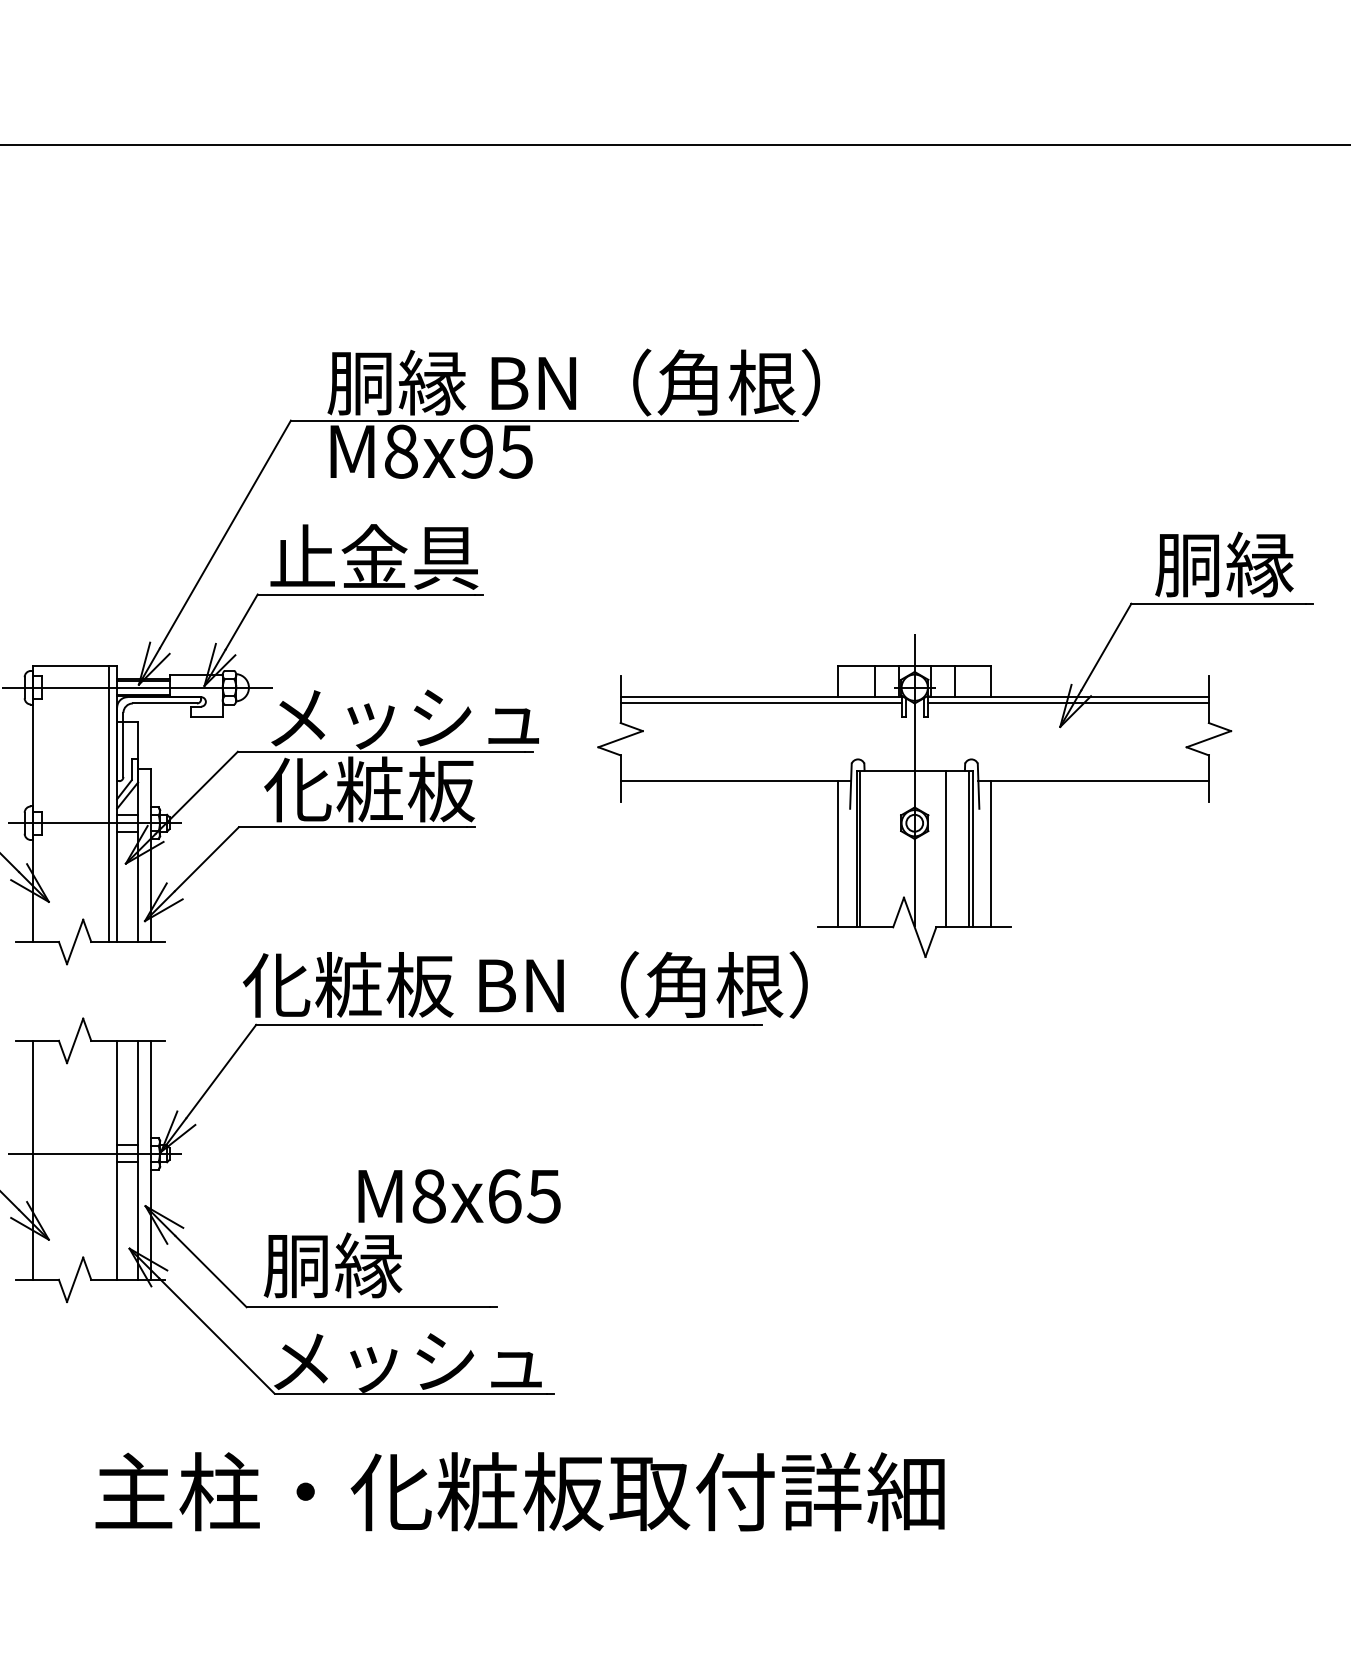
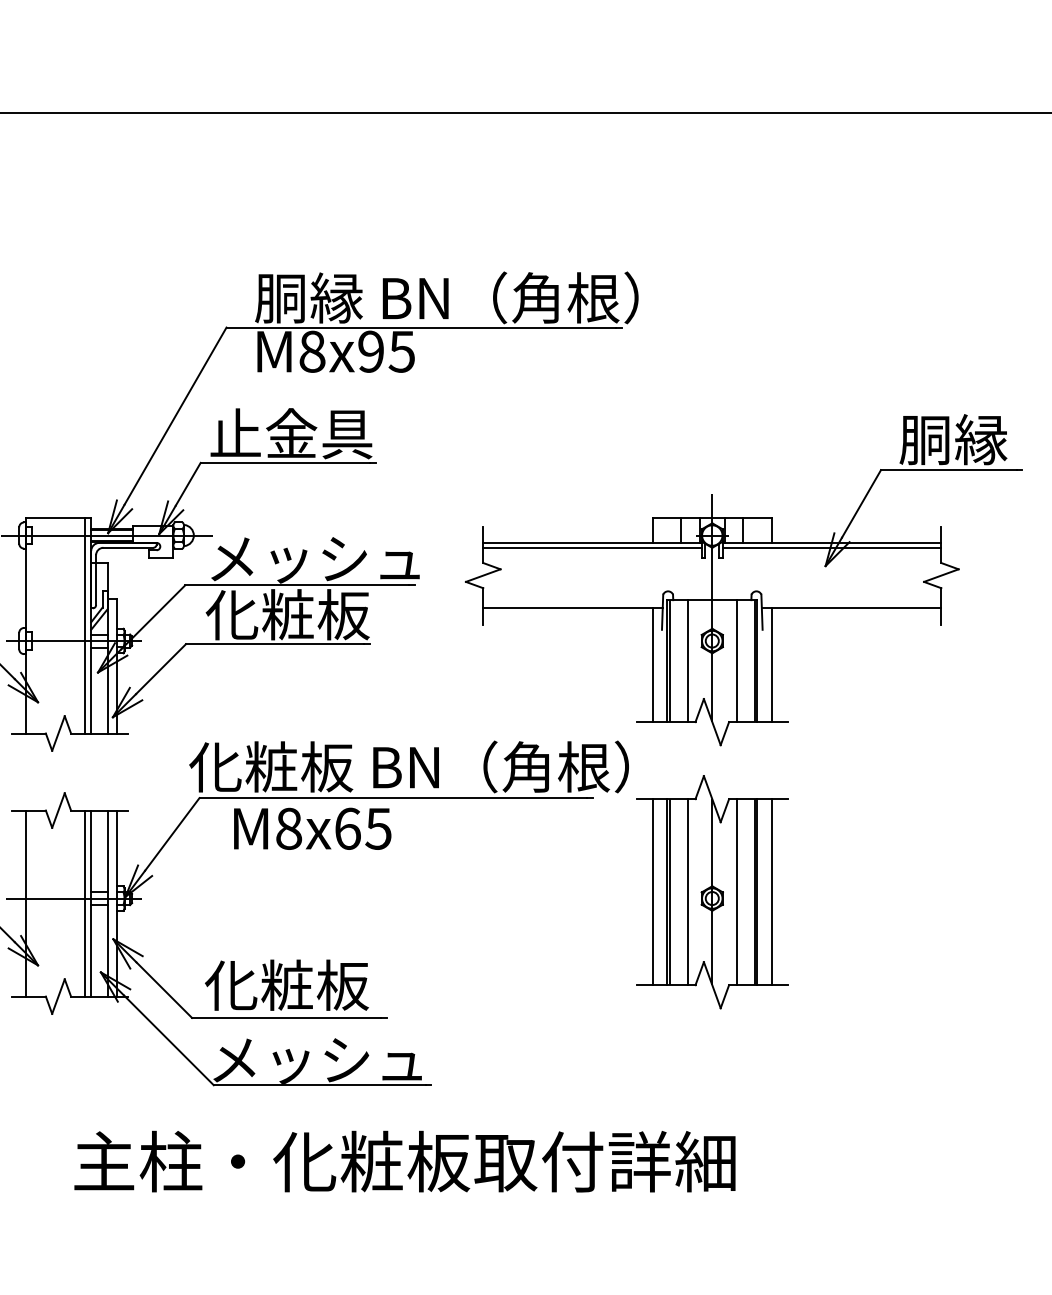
line: (883, 848) -> (687, 660), added
part: (914, 1145) -> (712, 892), added
line: (108, 1159) -> (84, 902), added
text: (459, 1196) -> (312, 828), moved
text: (368, 1265) -> (286, 985), 胴縁 -> 化粧板

